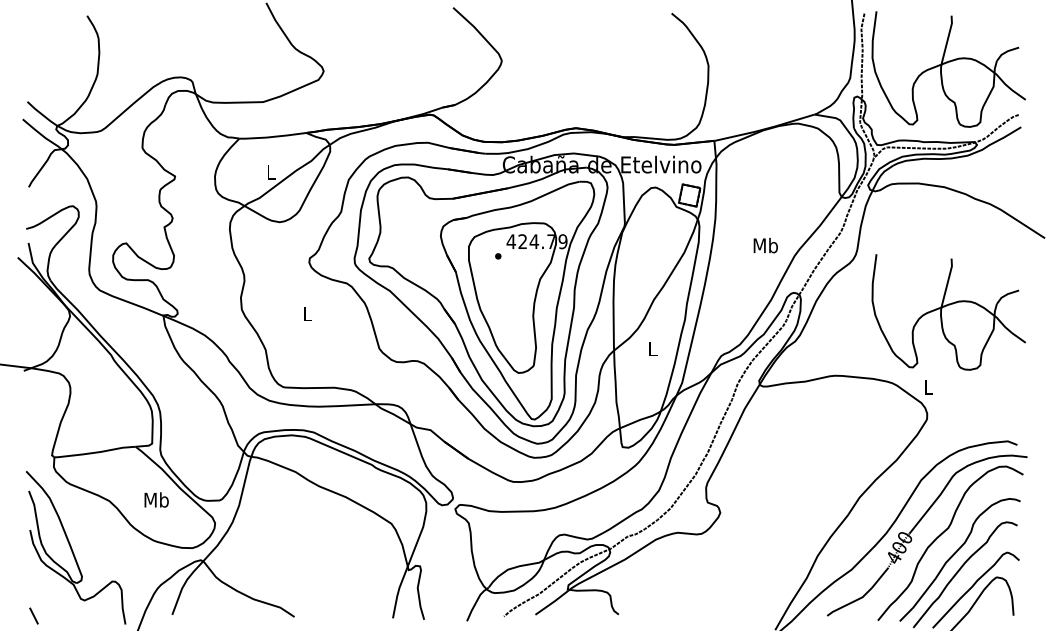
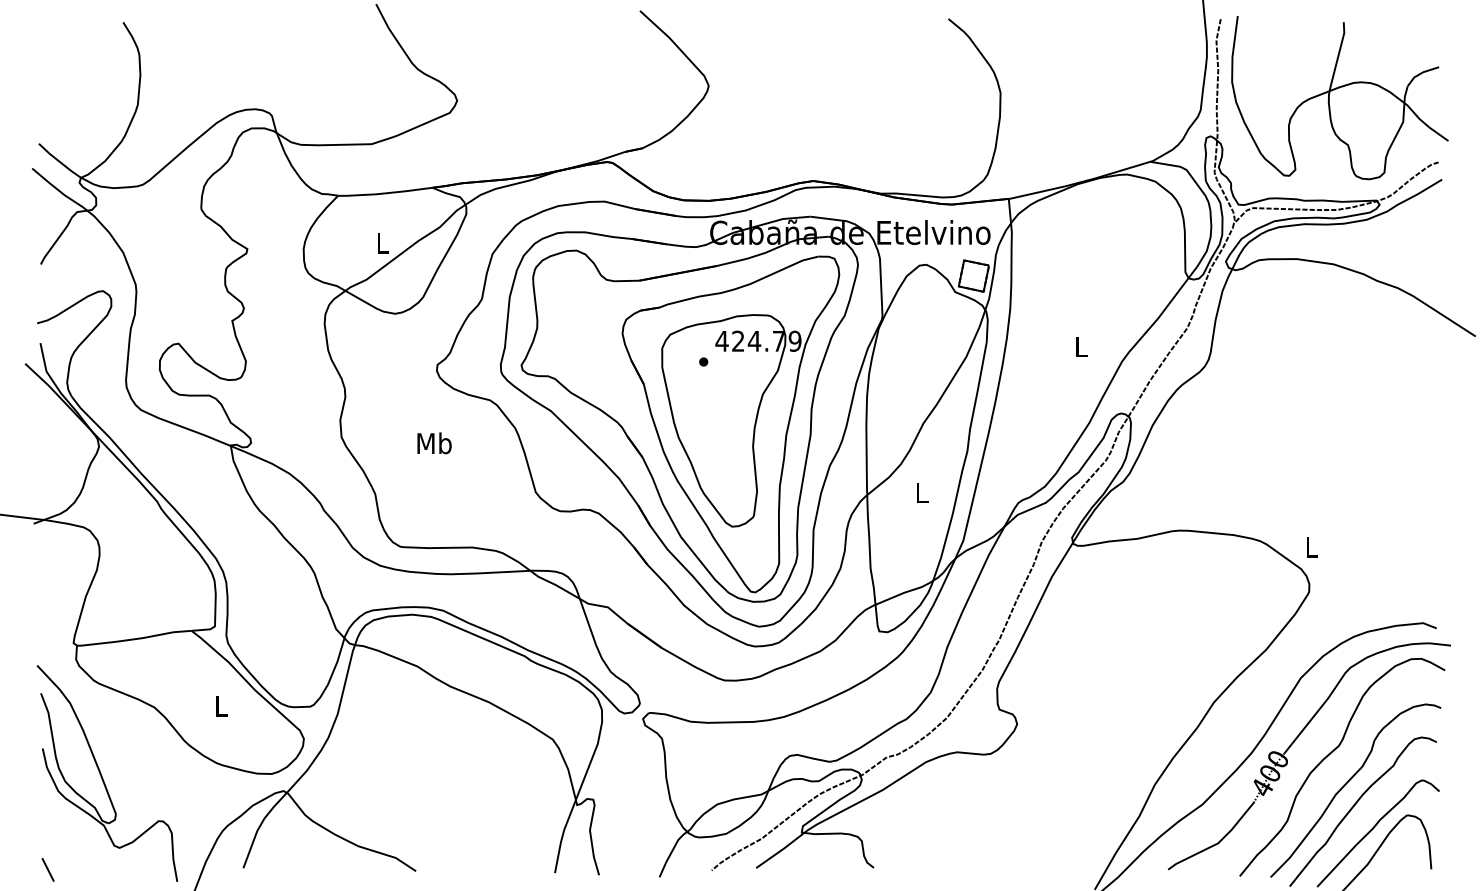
text: (765, 245) -> (1081, 346), Mb -> L
part: (948, 312) -> (1339, 441), removed
text: (307, 314) -> (434, 443), L -> Mb
text: (156, 499) -> (221, 705), Mb -> L

